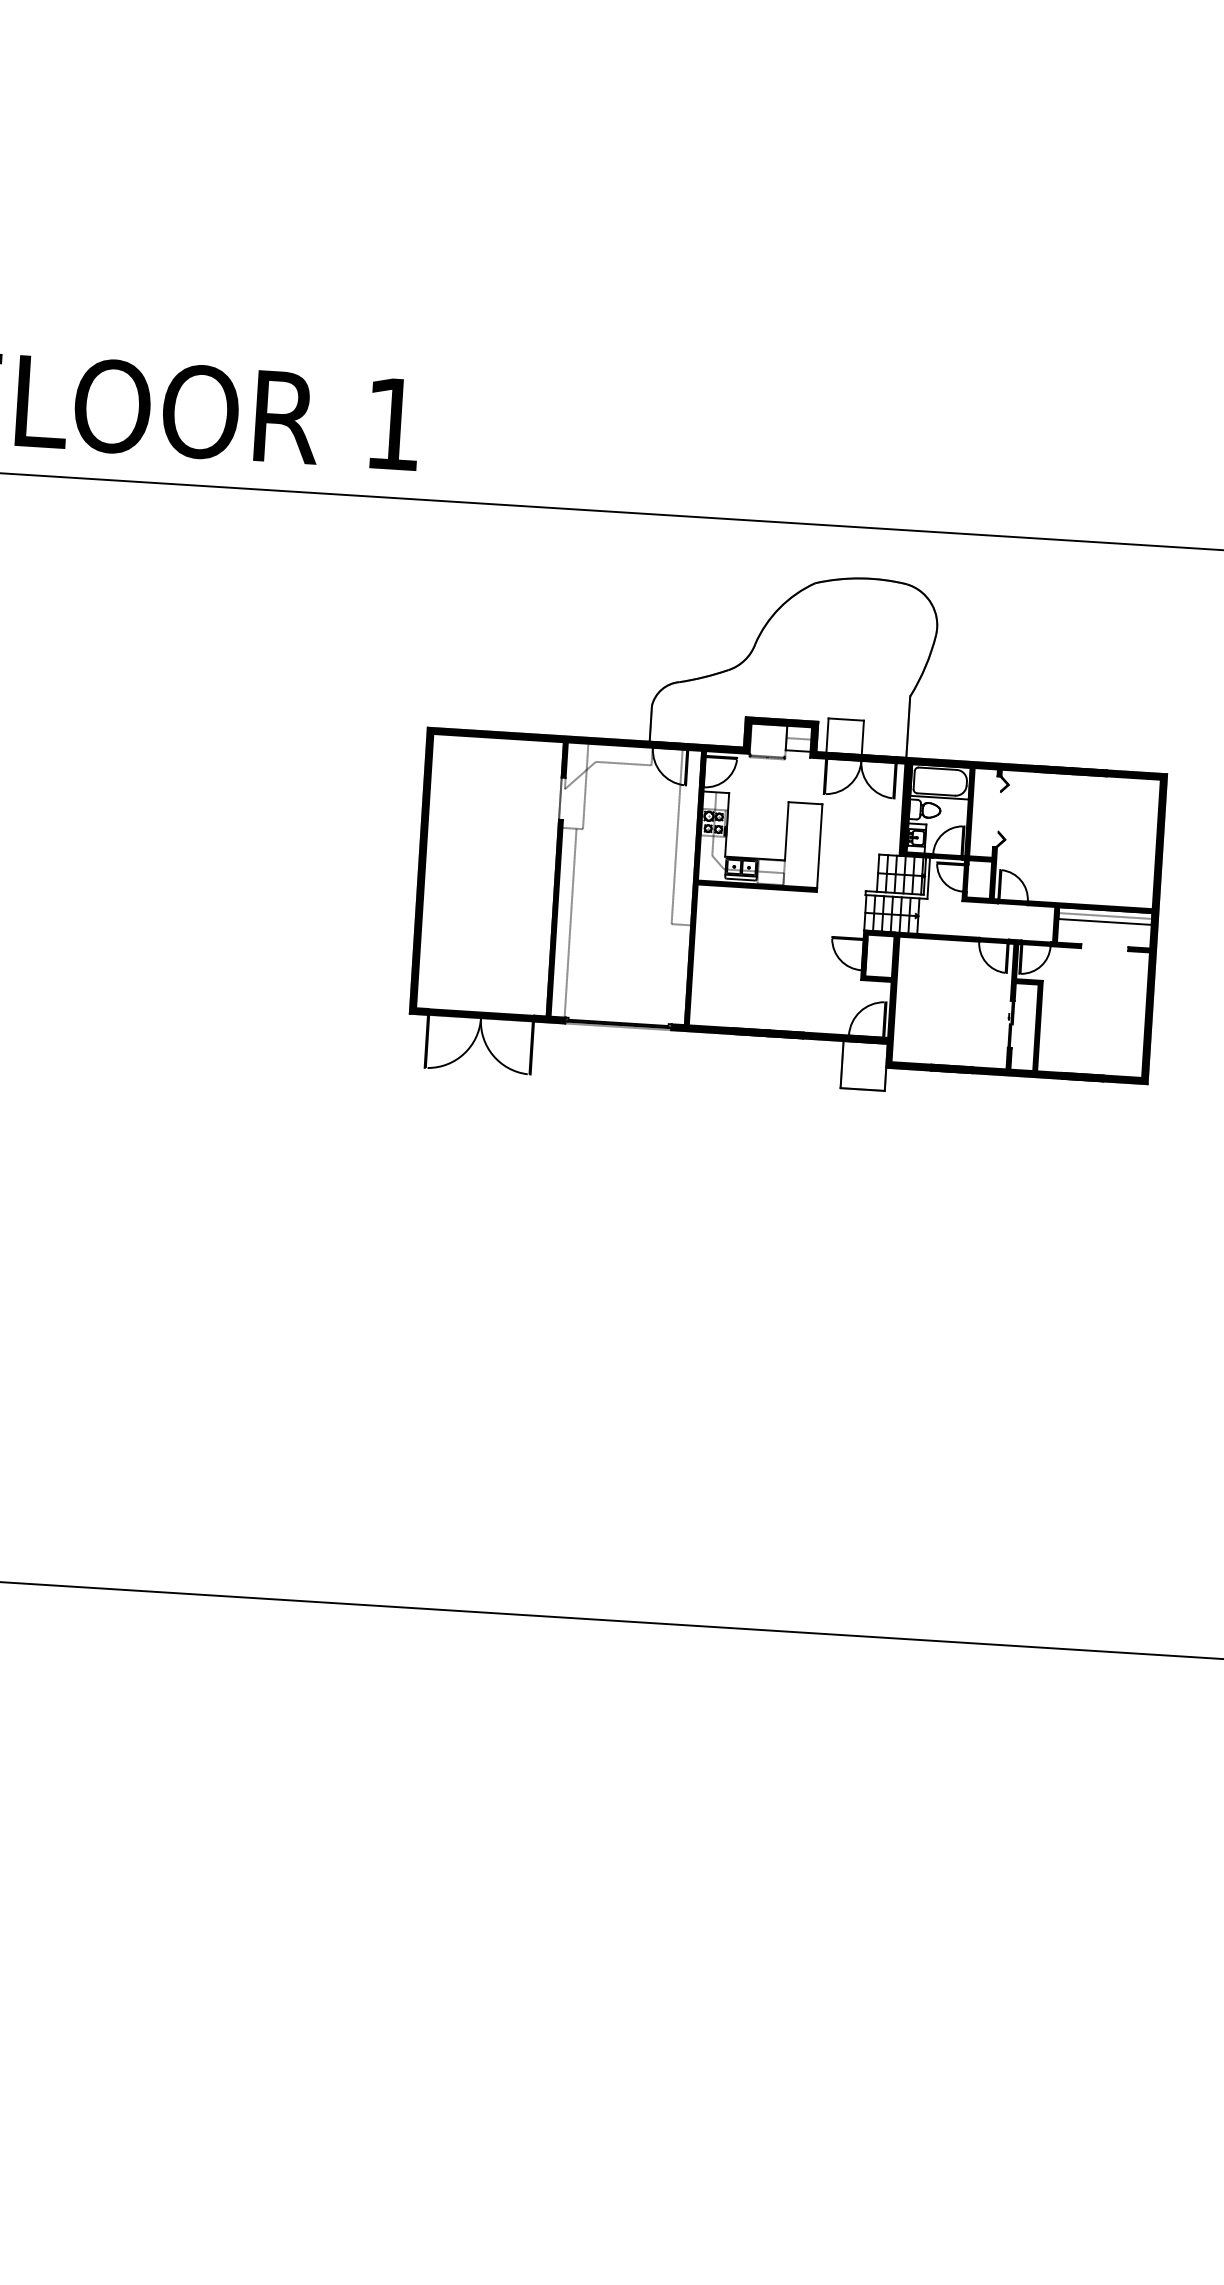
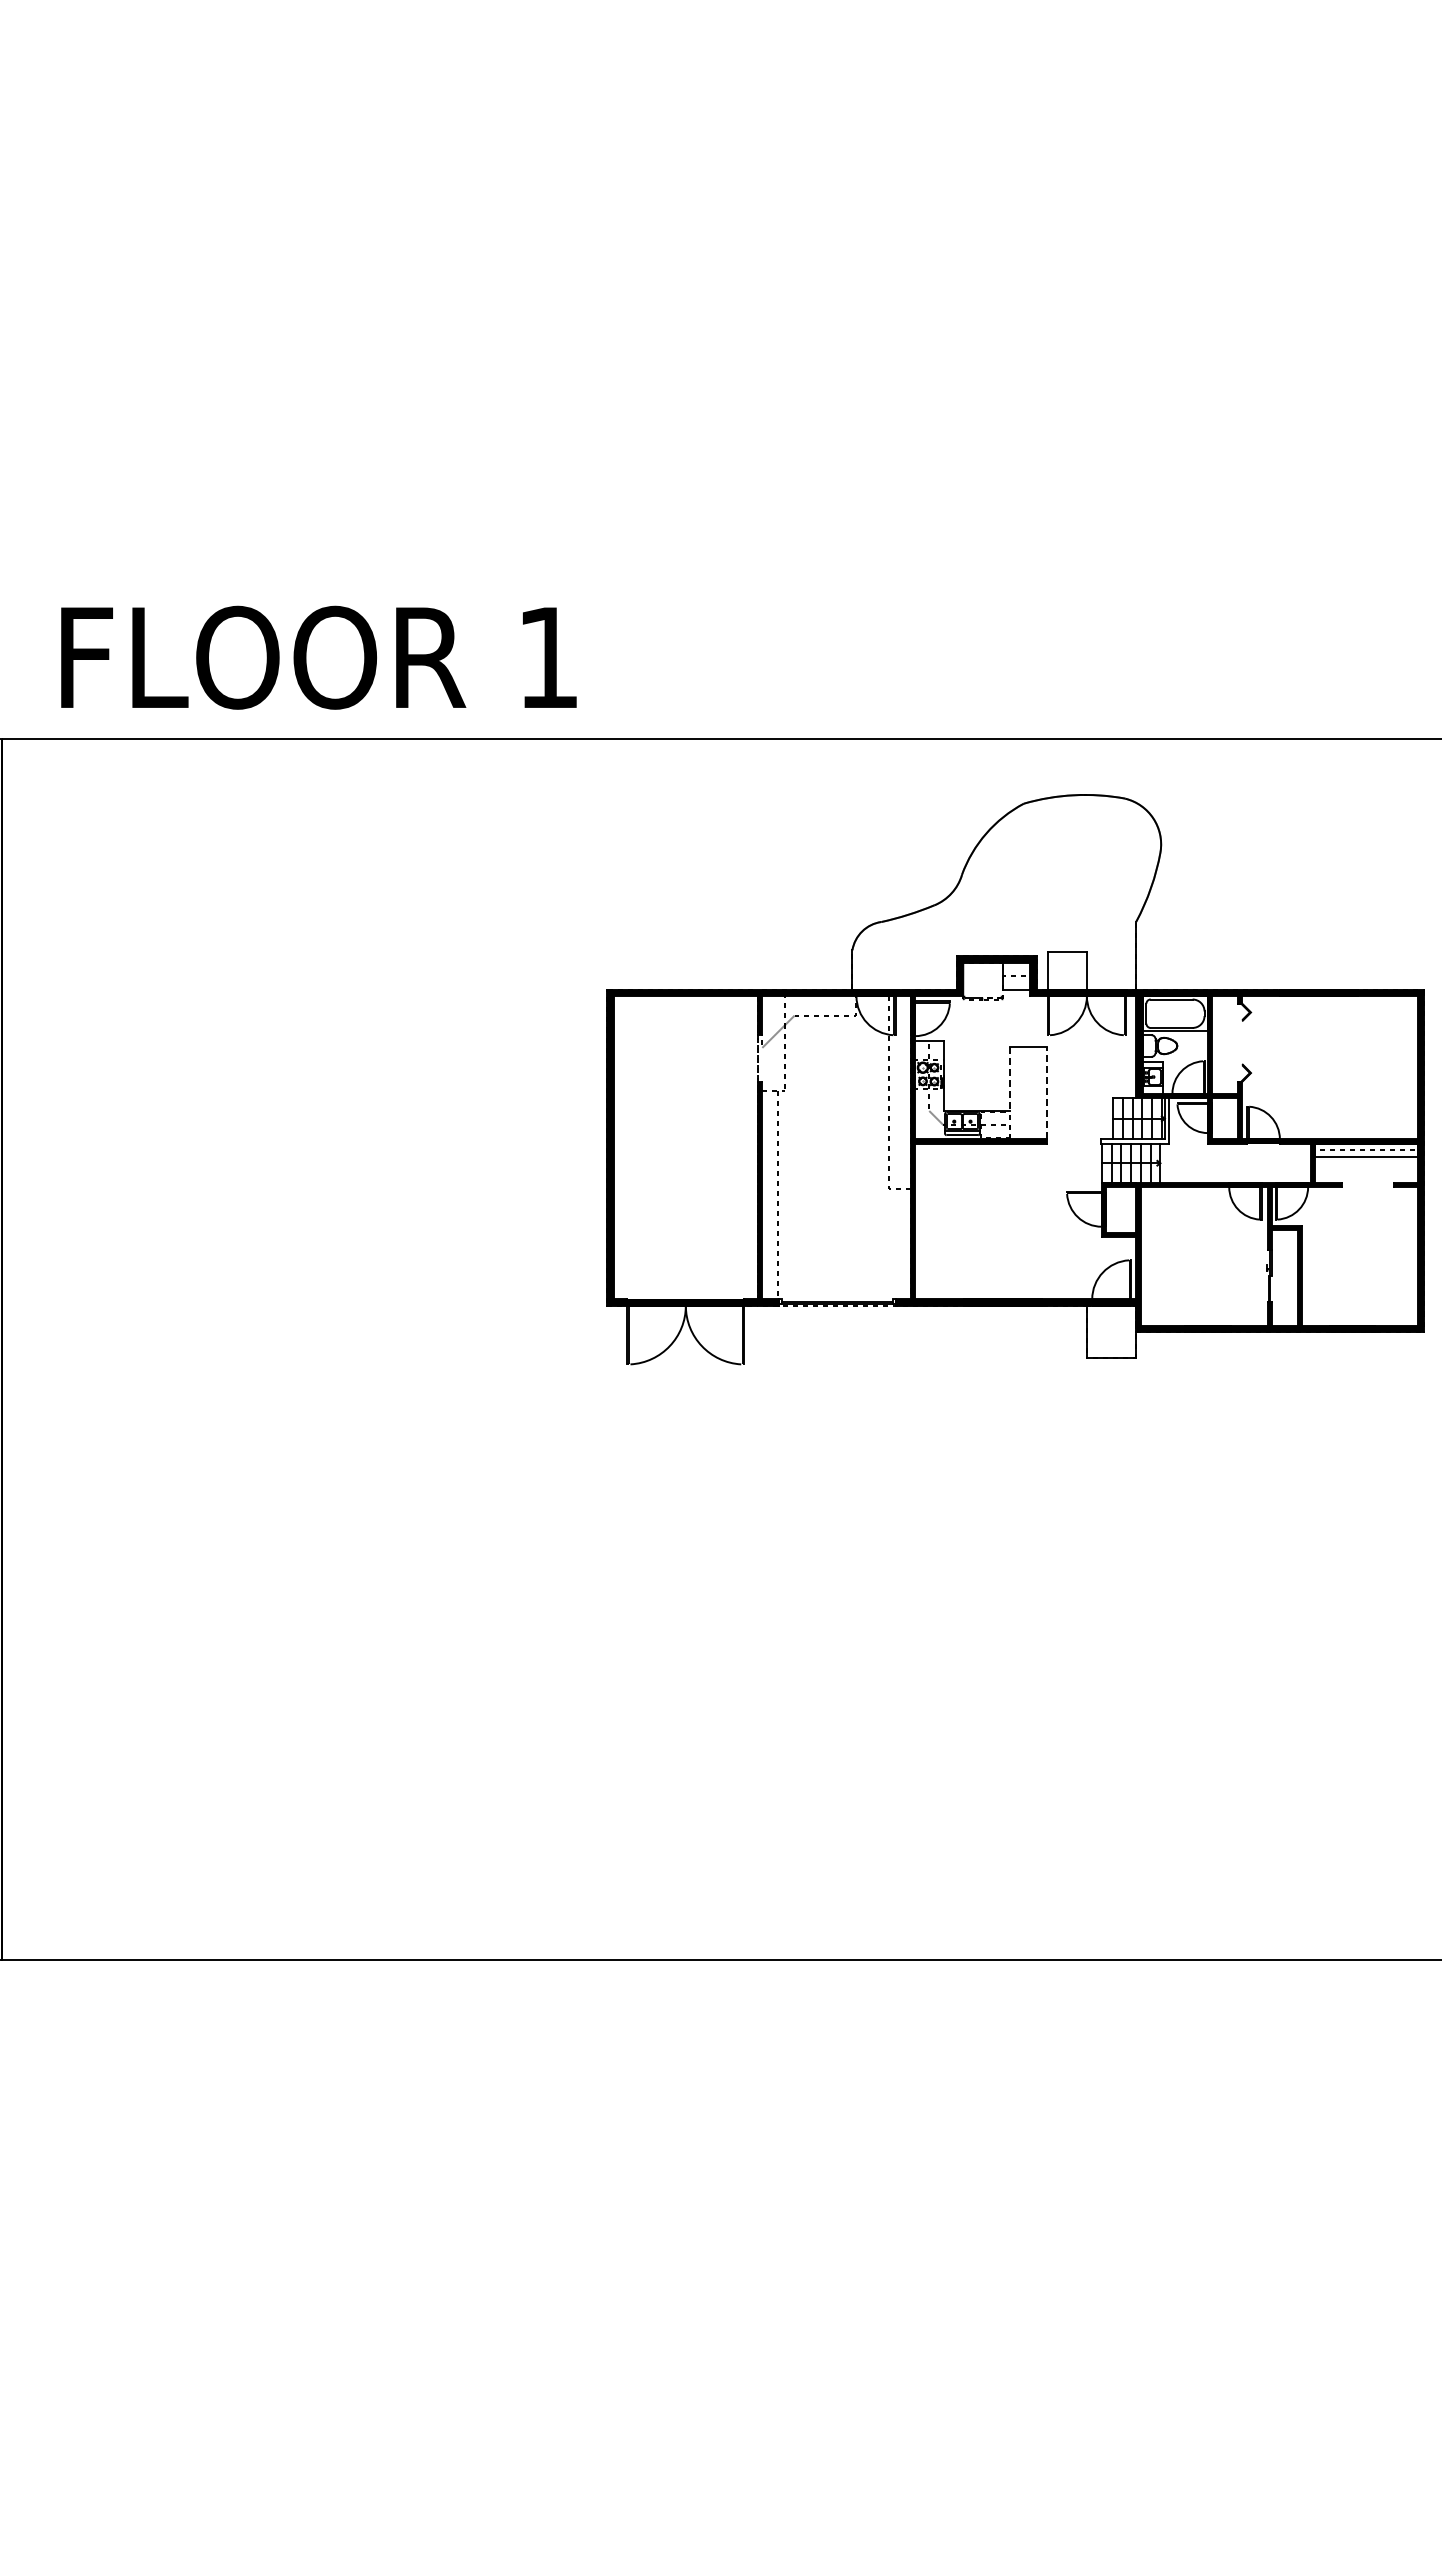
line: (786, 831) -> (1009, 1079), solid -> dashed
line: (819, 845) -> (1046, 1092), solid -> dashed

